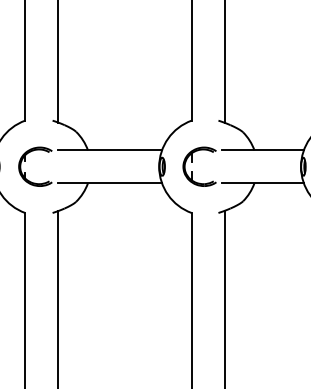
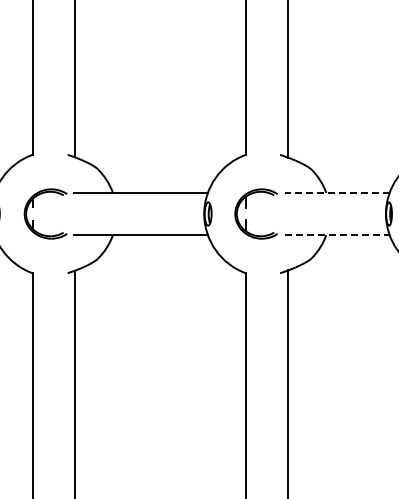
line: (263, 150) -> (337, 192), solid -> dashed
line: (263, 183) -> (337, 235), solid -> dashed

